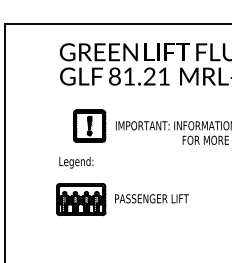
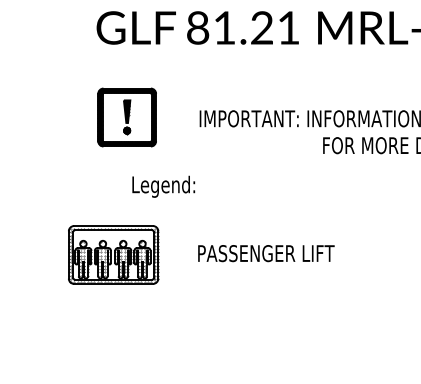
part: (89, 125) -> (127, 116), moved
text: (76, 162) -> (163, 186), moved
part: (81, 199) -> (114, 254), moved

